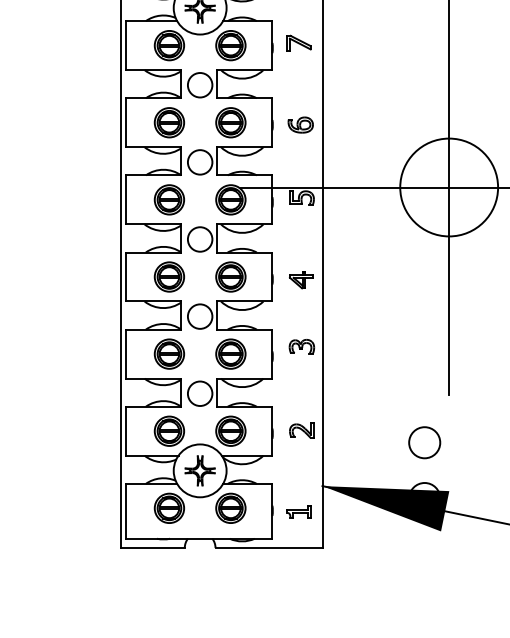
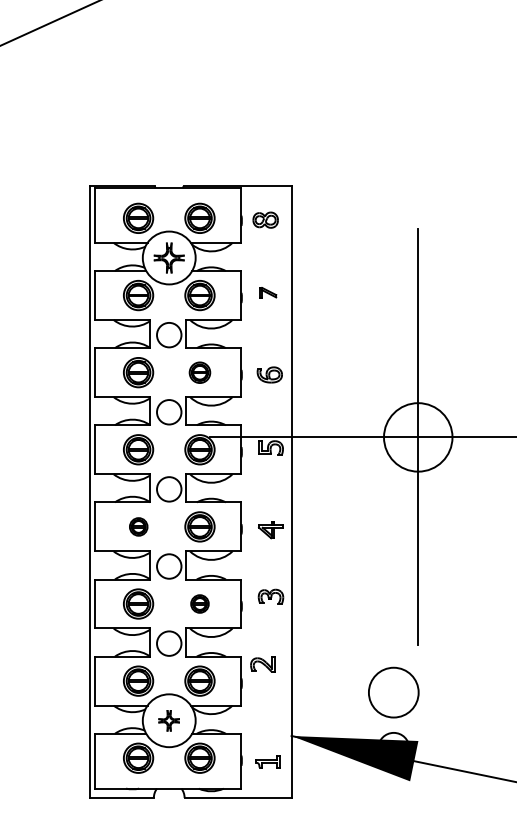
part: (298, 42) -> (267, 292), size x0.7
part: (230, 122) -> (199, 372), size x0.7
circle: (449, 187) -> (418, 437), size x0.7
part: (169, 276) -> (138, 526), size x0.6
part: (230, 353) -> (199, 603), size x0.6
part: (301, 430) -> (262, 664), moved
circle: (424, 442) -> (393, 692), size x1.6
part: (199, 470) -> (168, 720), size x0.7

